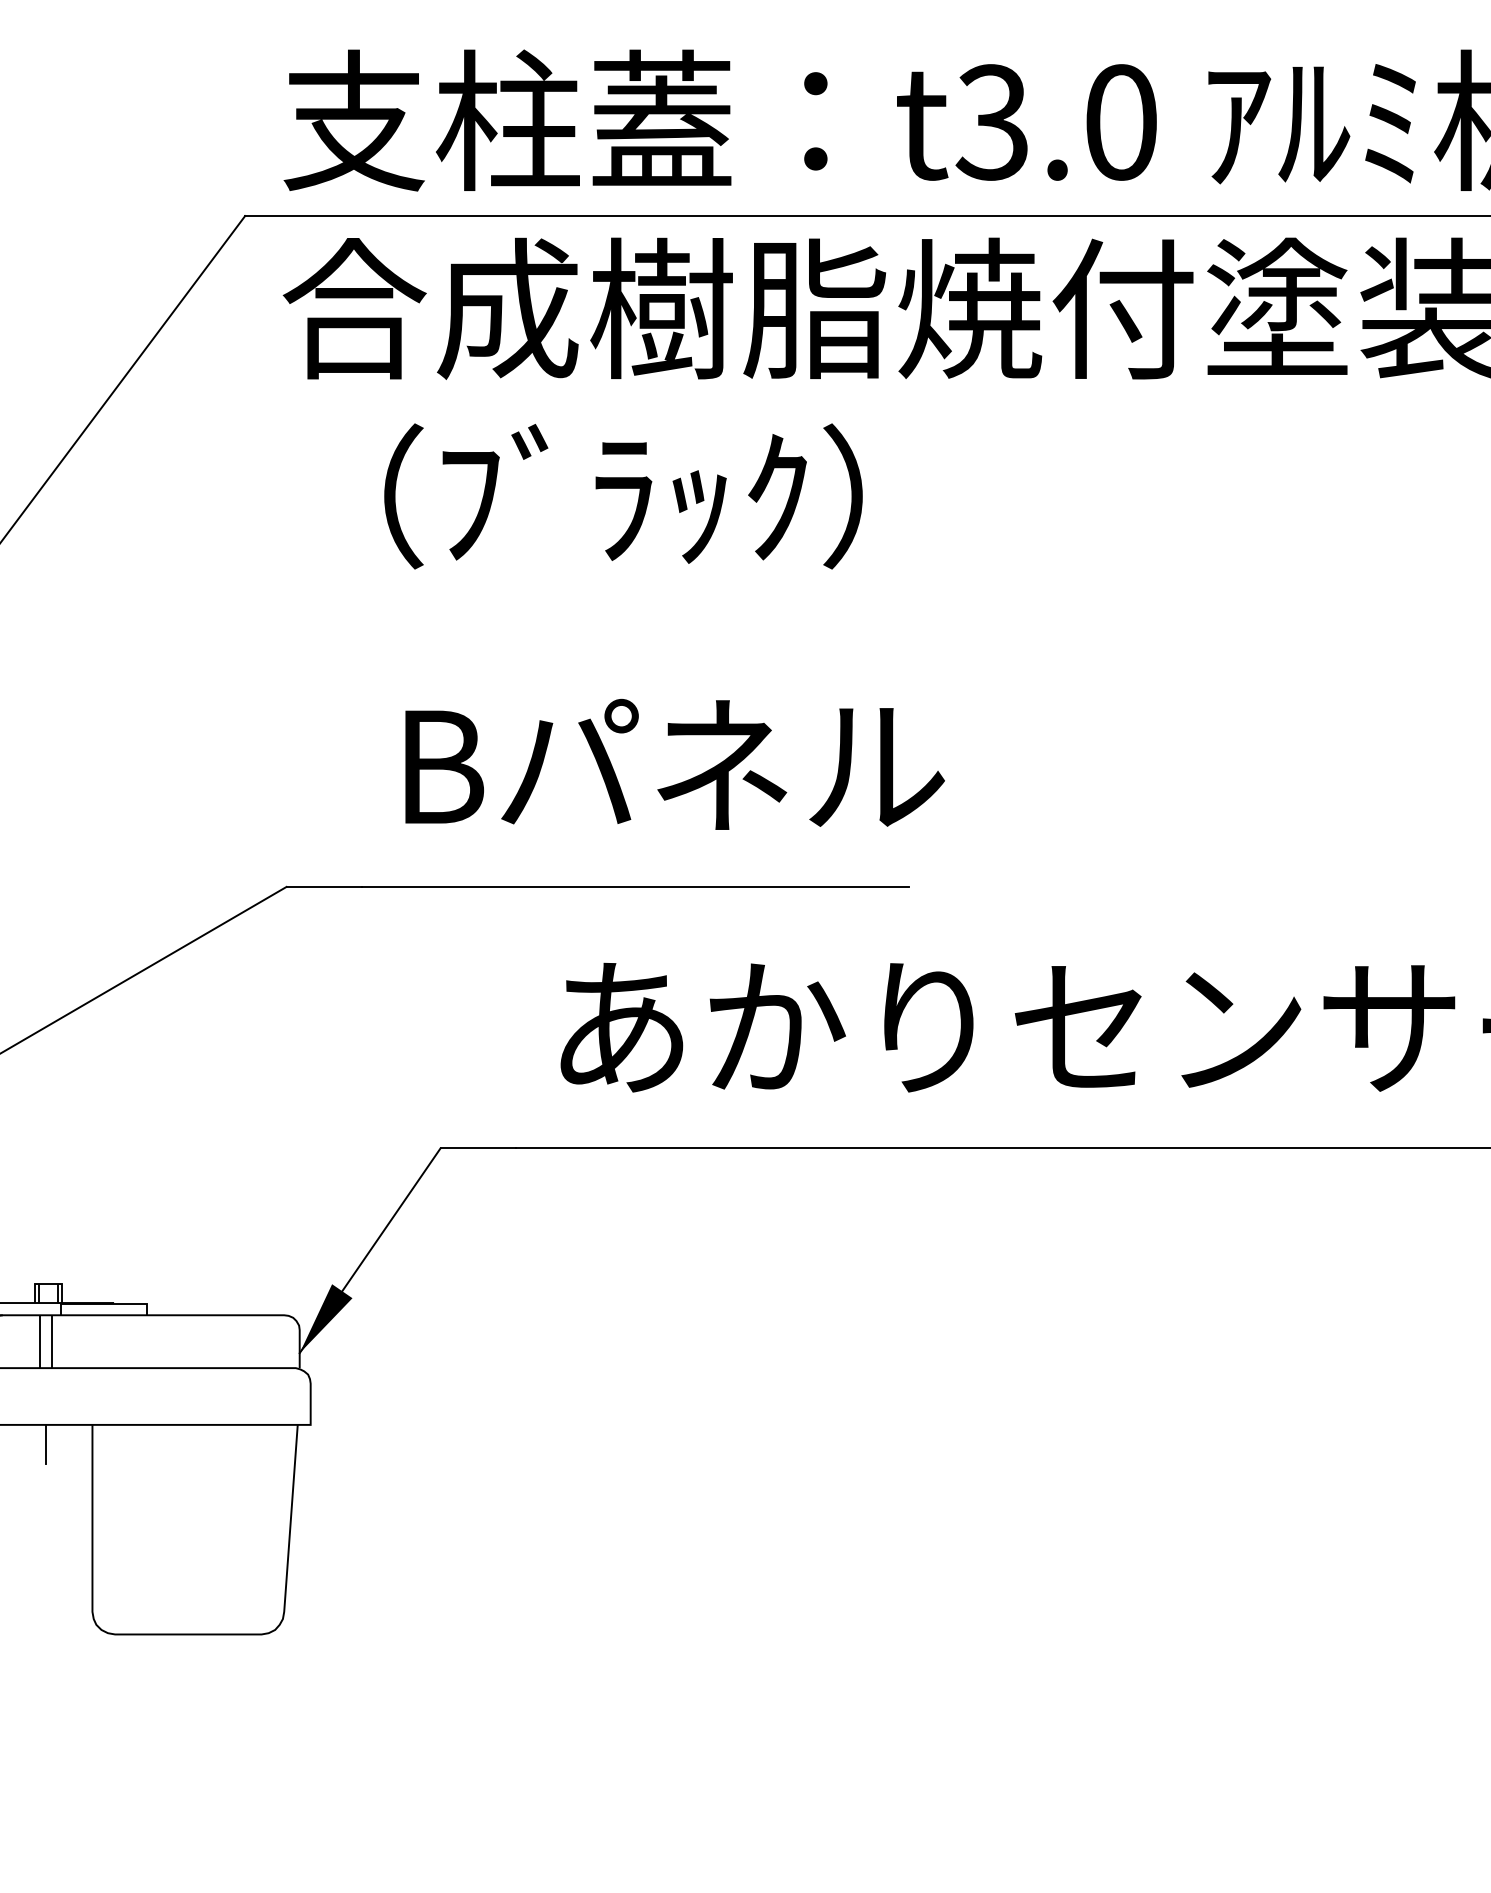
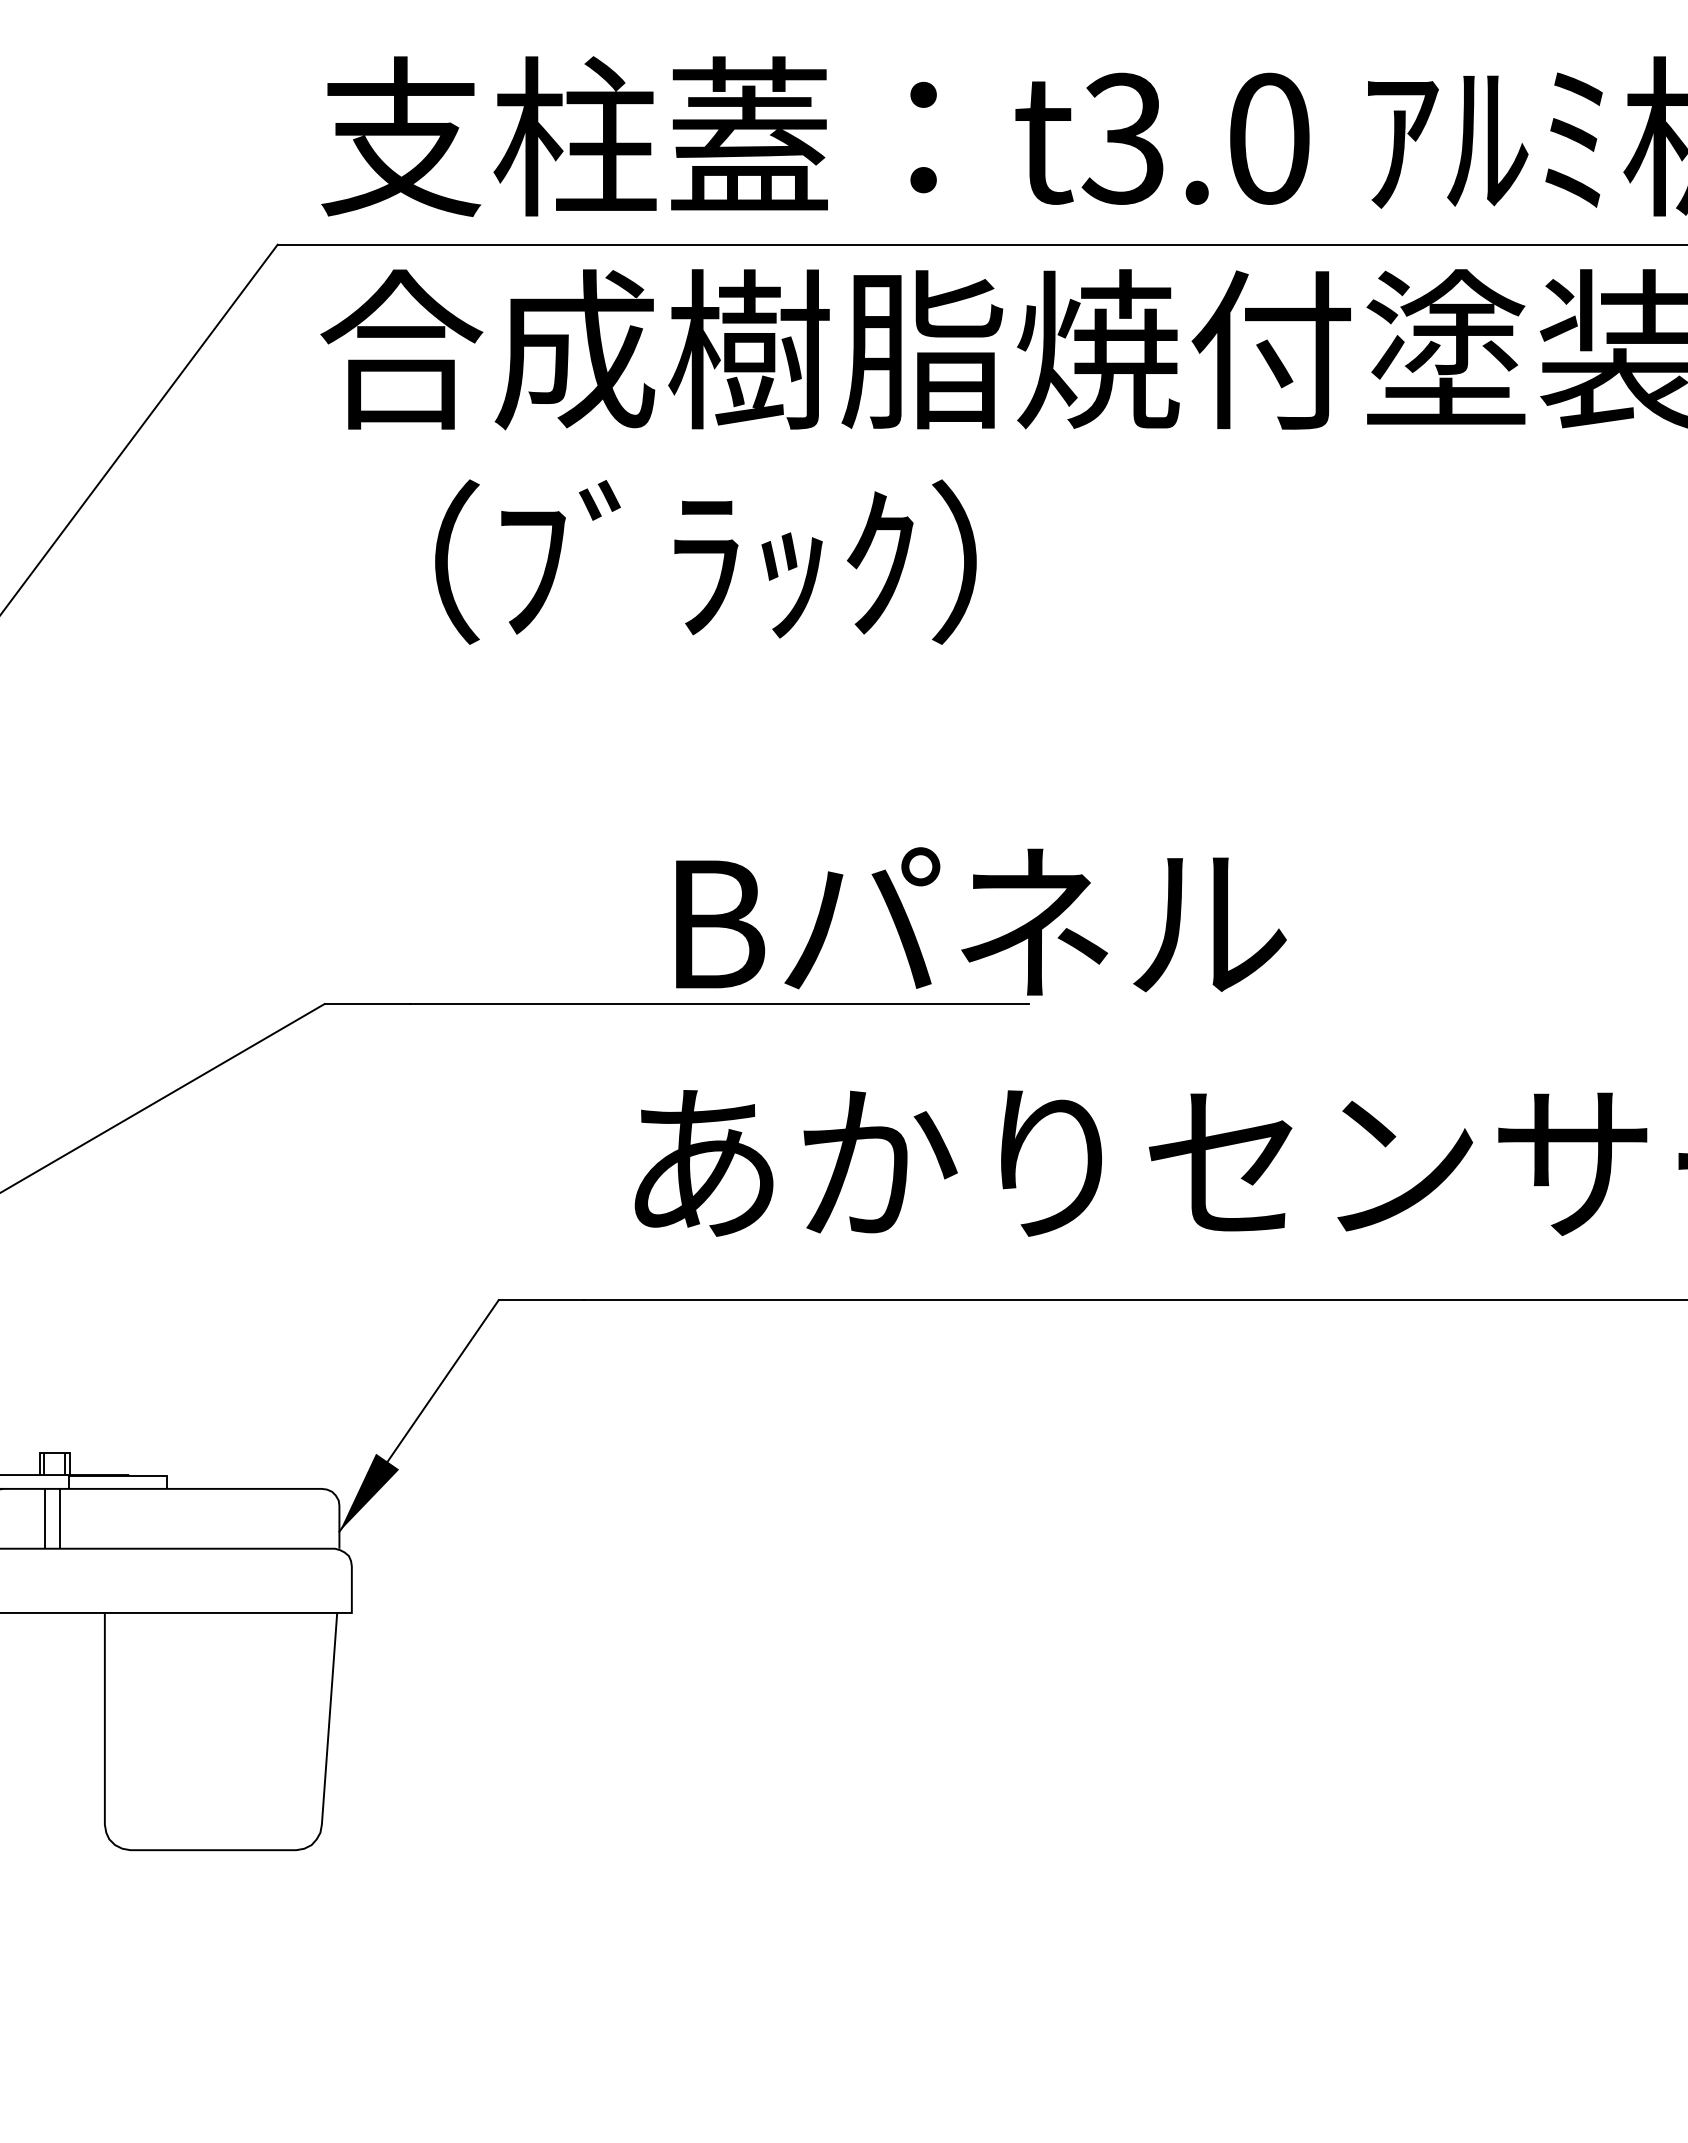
text: (675, 764) -> (981, 921), moved
line: (46, 1443) -> (52, 1634), removed

